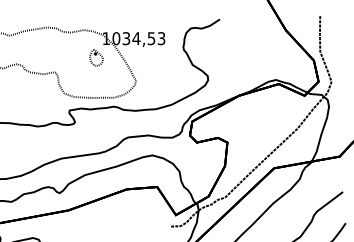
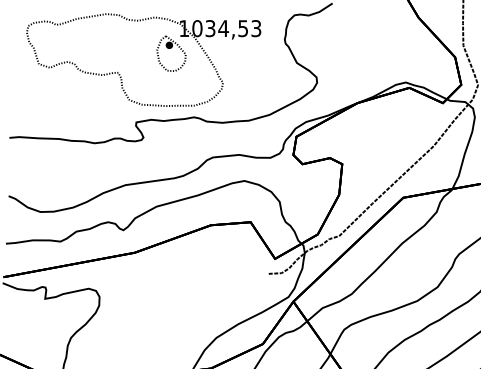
part: (96, 57) -> (171, 53), size x1.67

